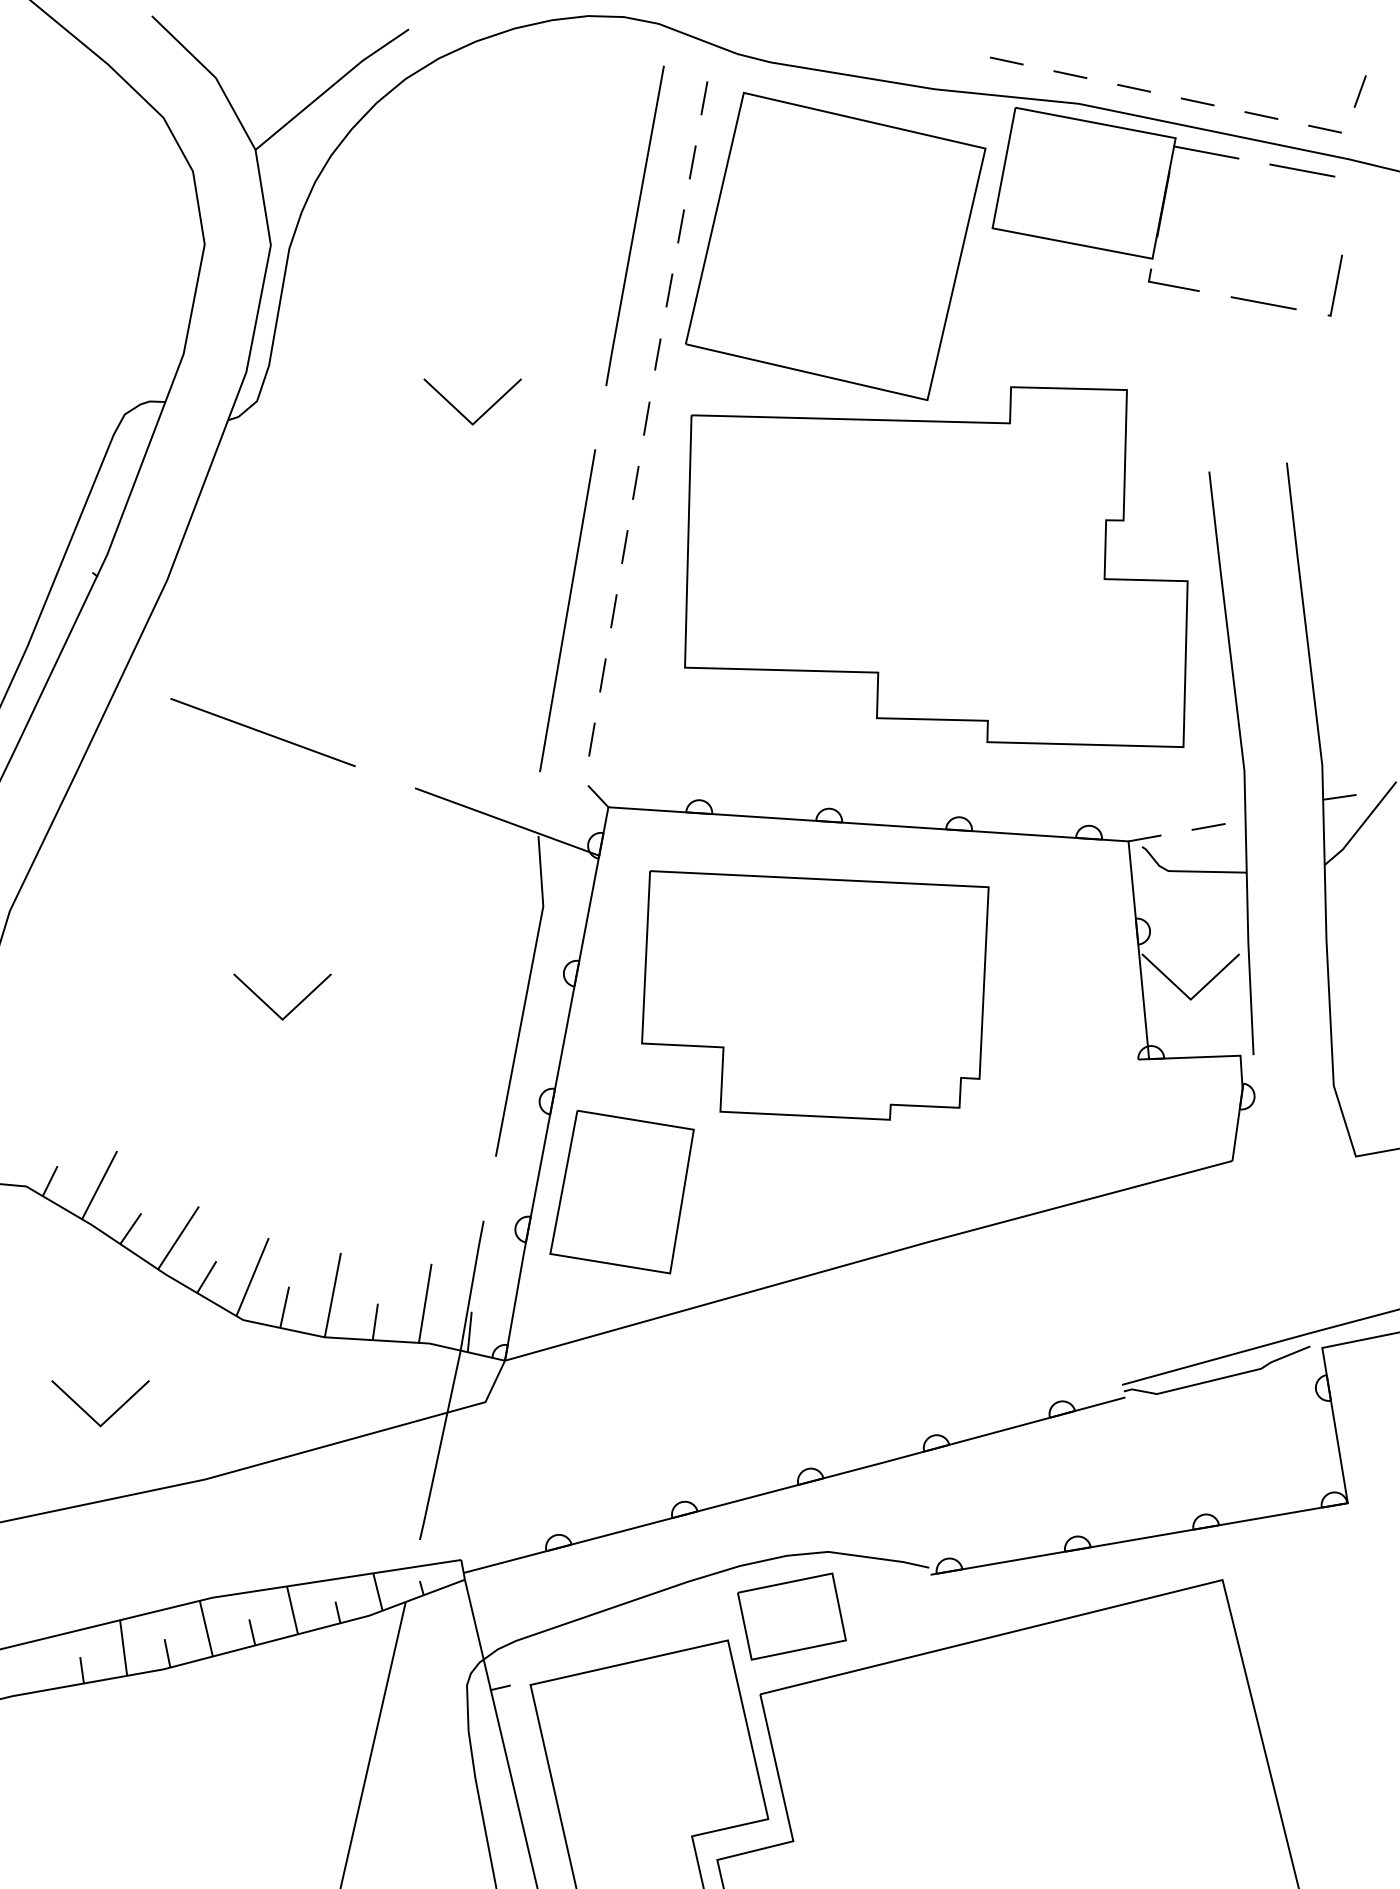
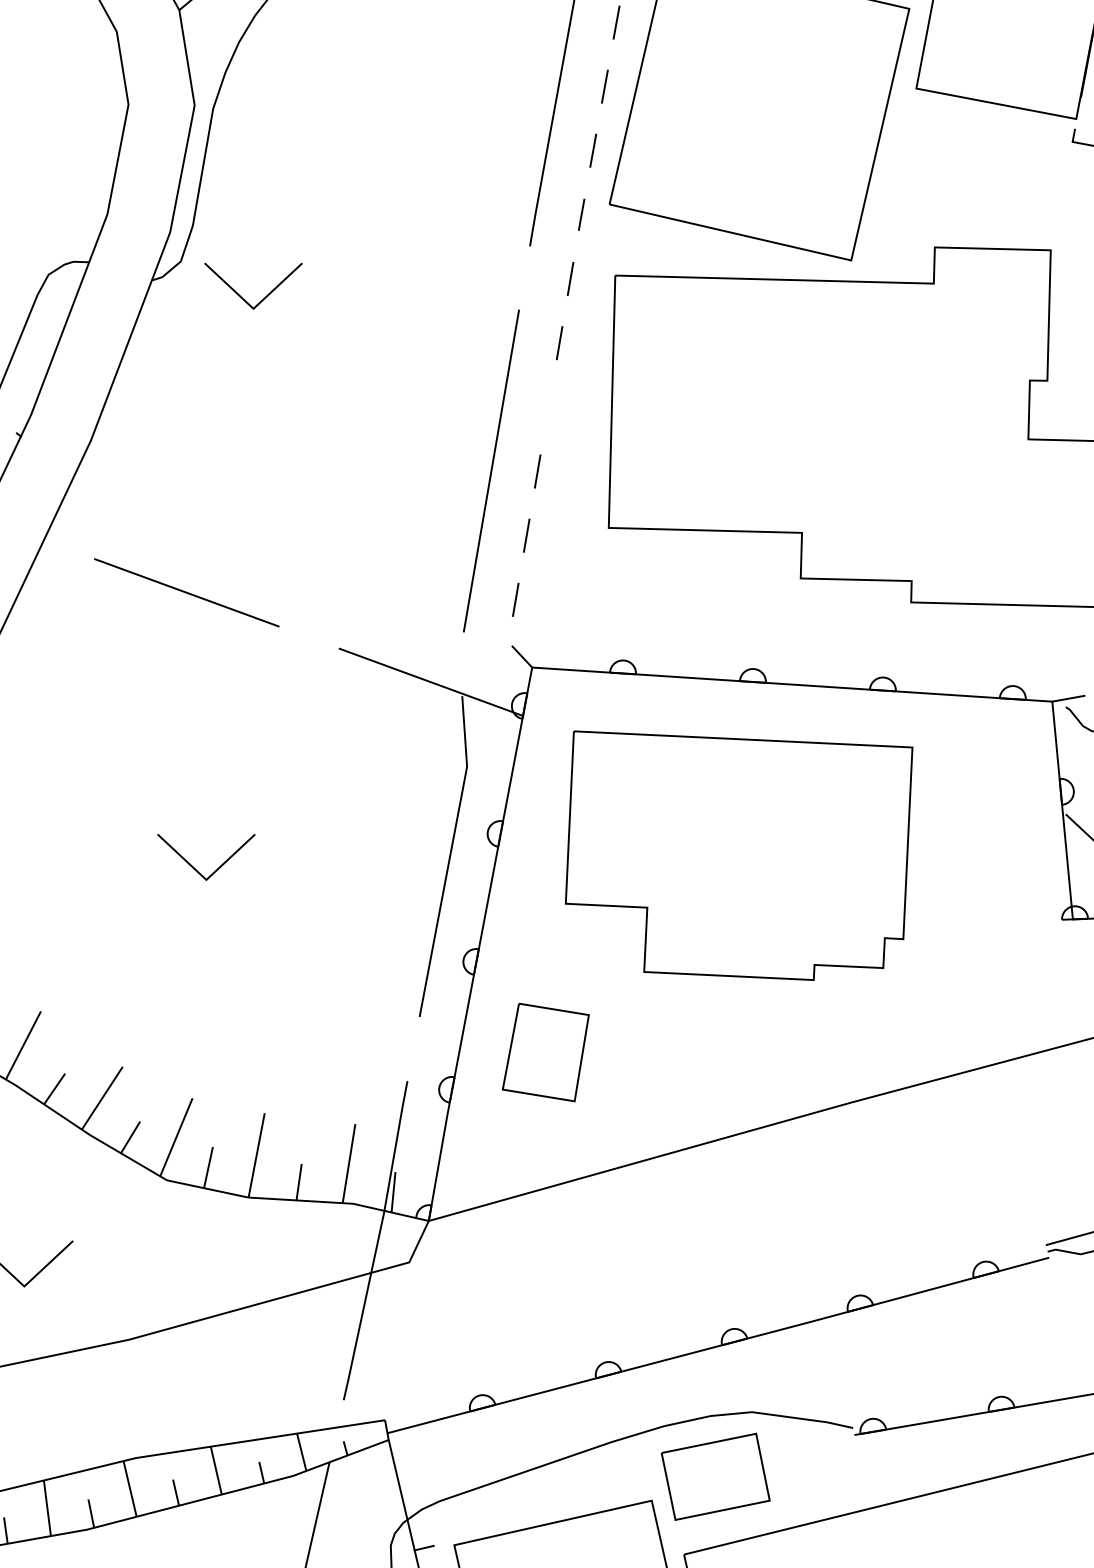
line: (461, 412) -> (242, 296), moved
line: (624, 547) -> (548, 407), removed
part: (621, 1192) -> (545, 1052), size x0.6

